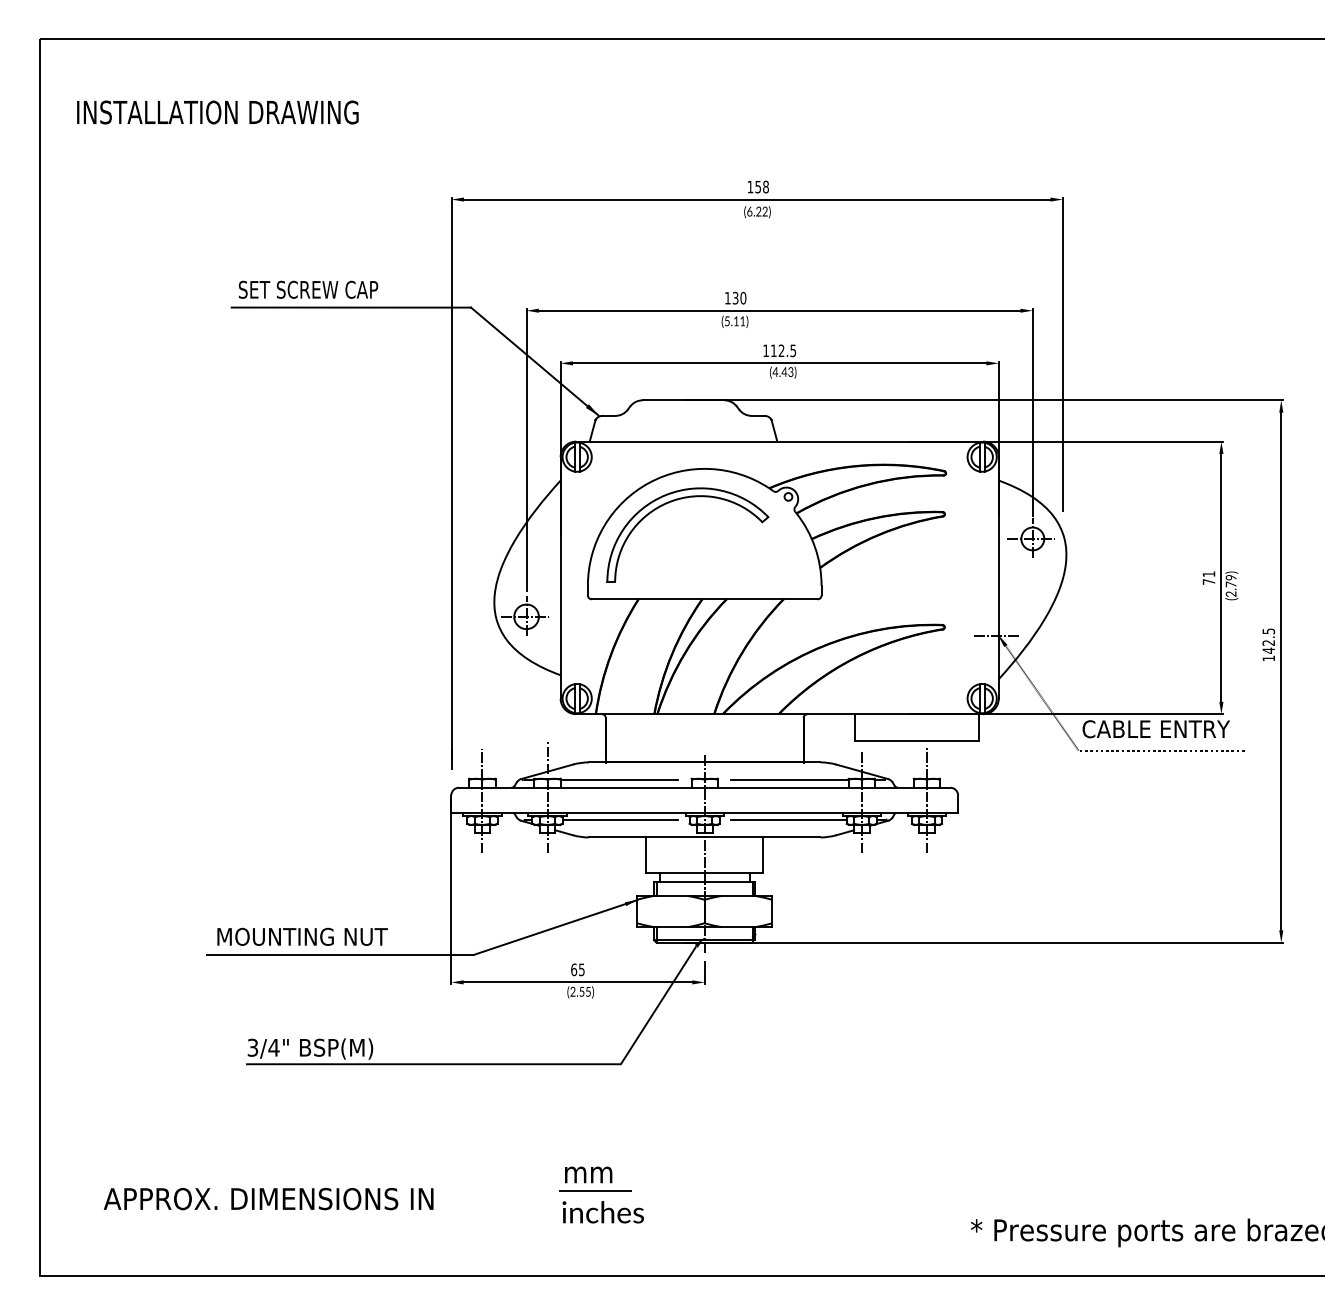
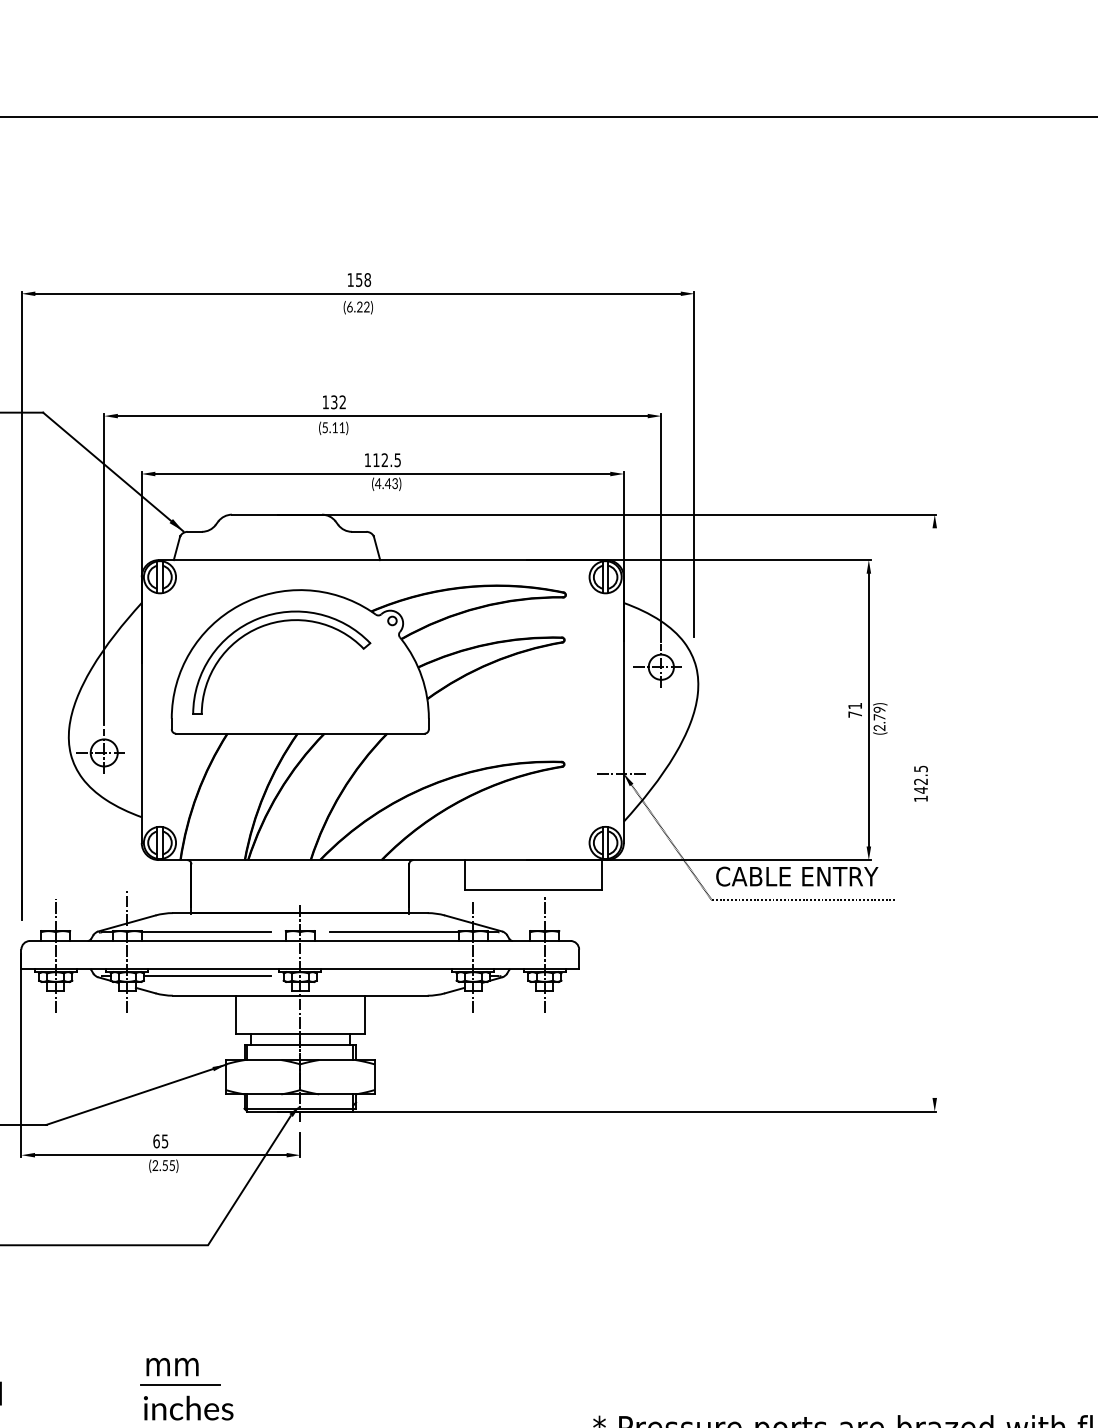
text: (743, 298) -> (342, 402), 130 -> 132
line: (1281, 669) -> (934, 810), removed
line: (788, 819) -> (392, 975), removed

